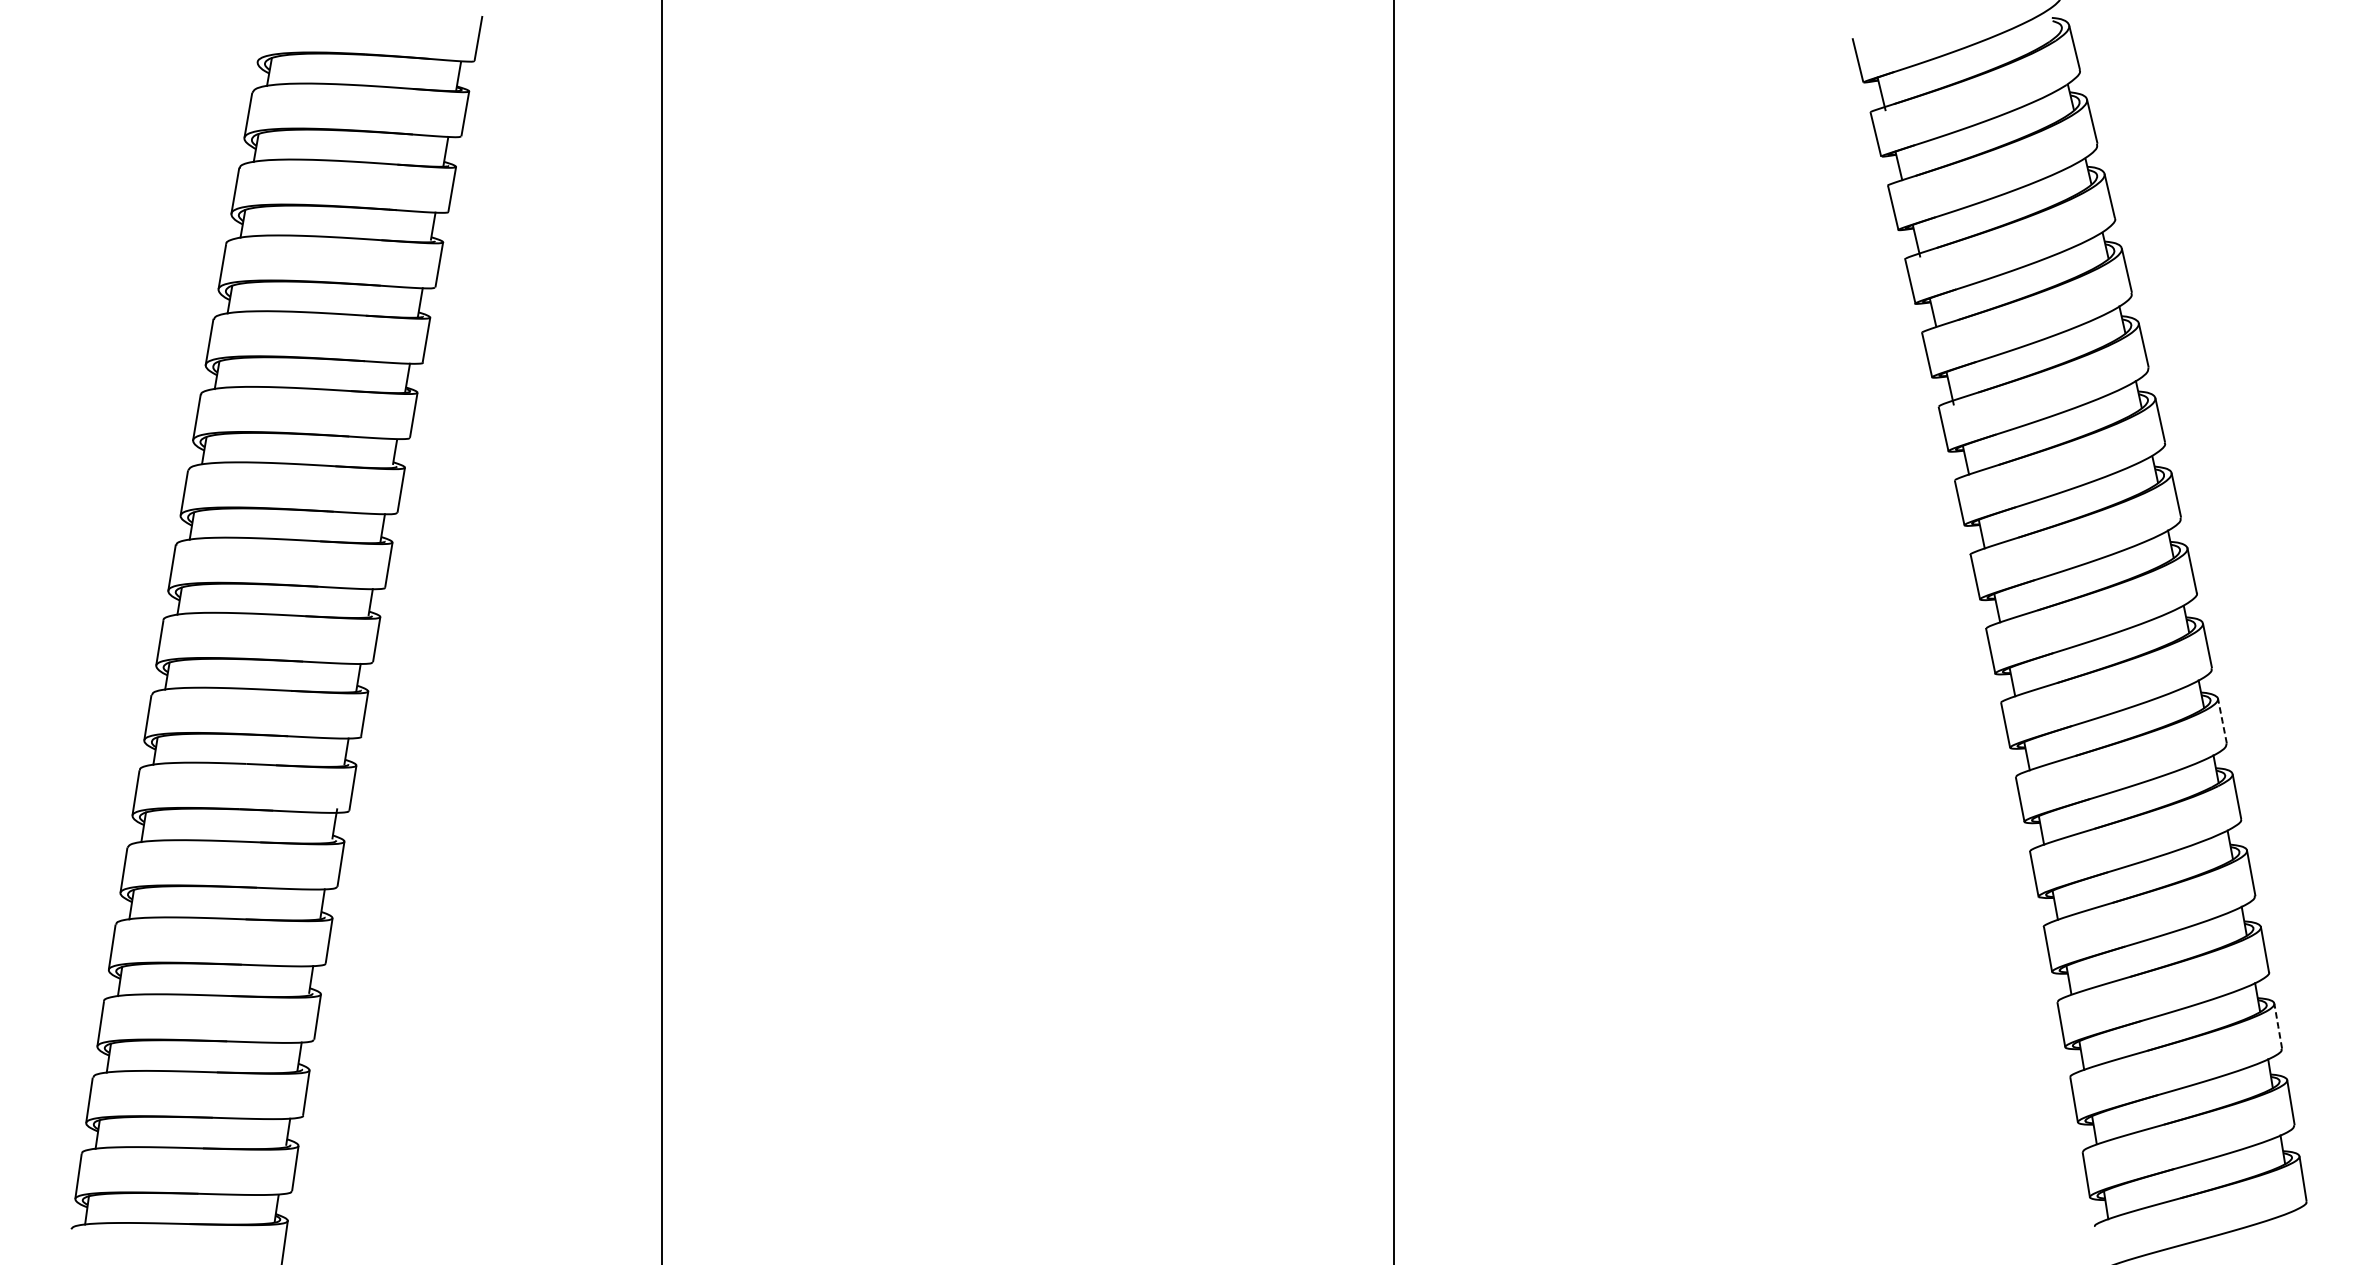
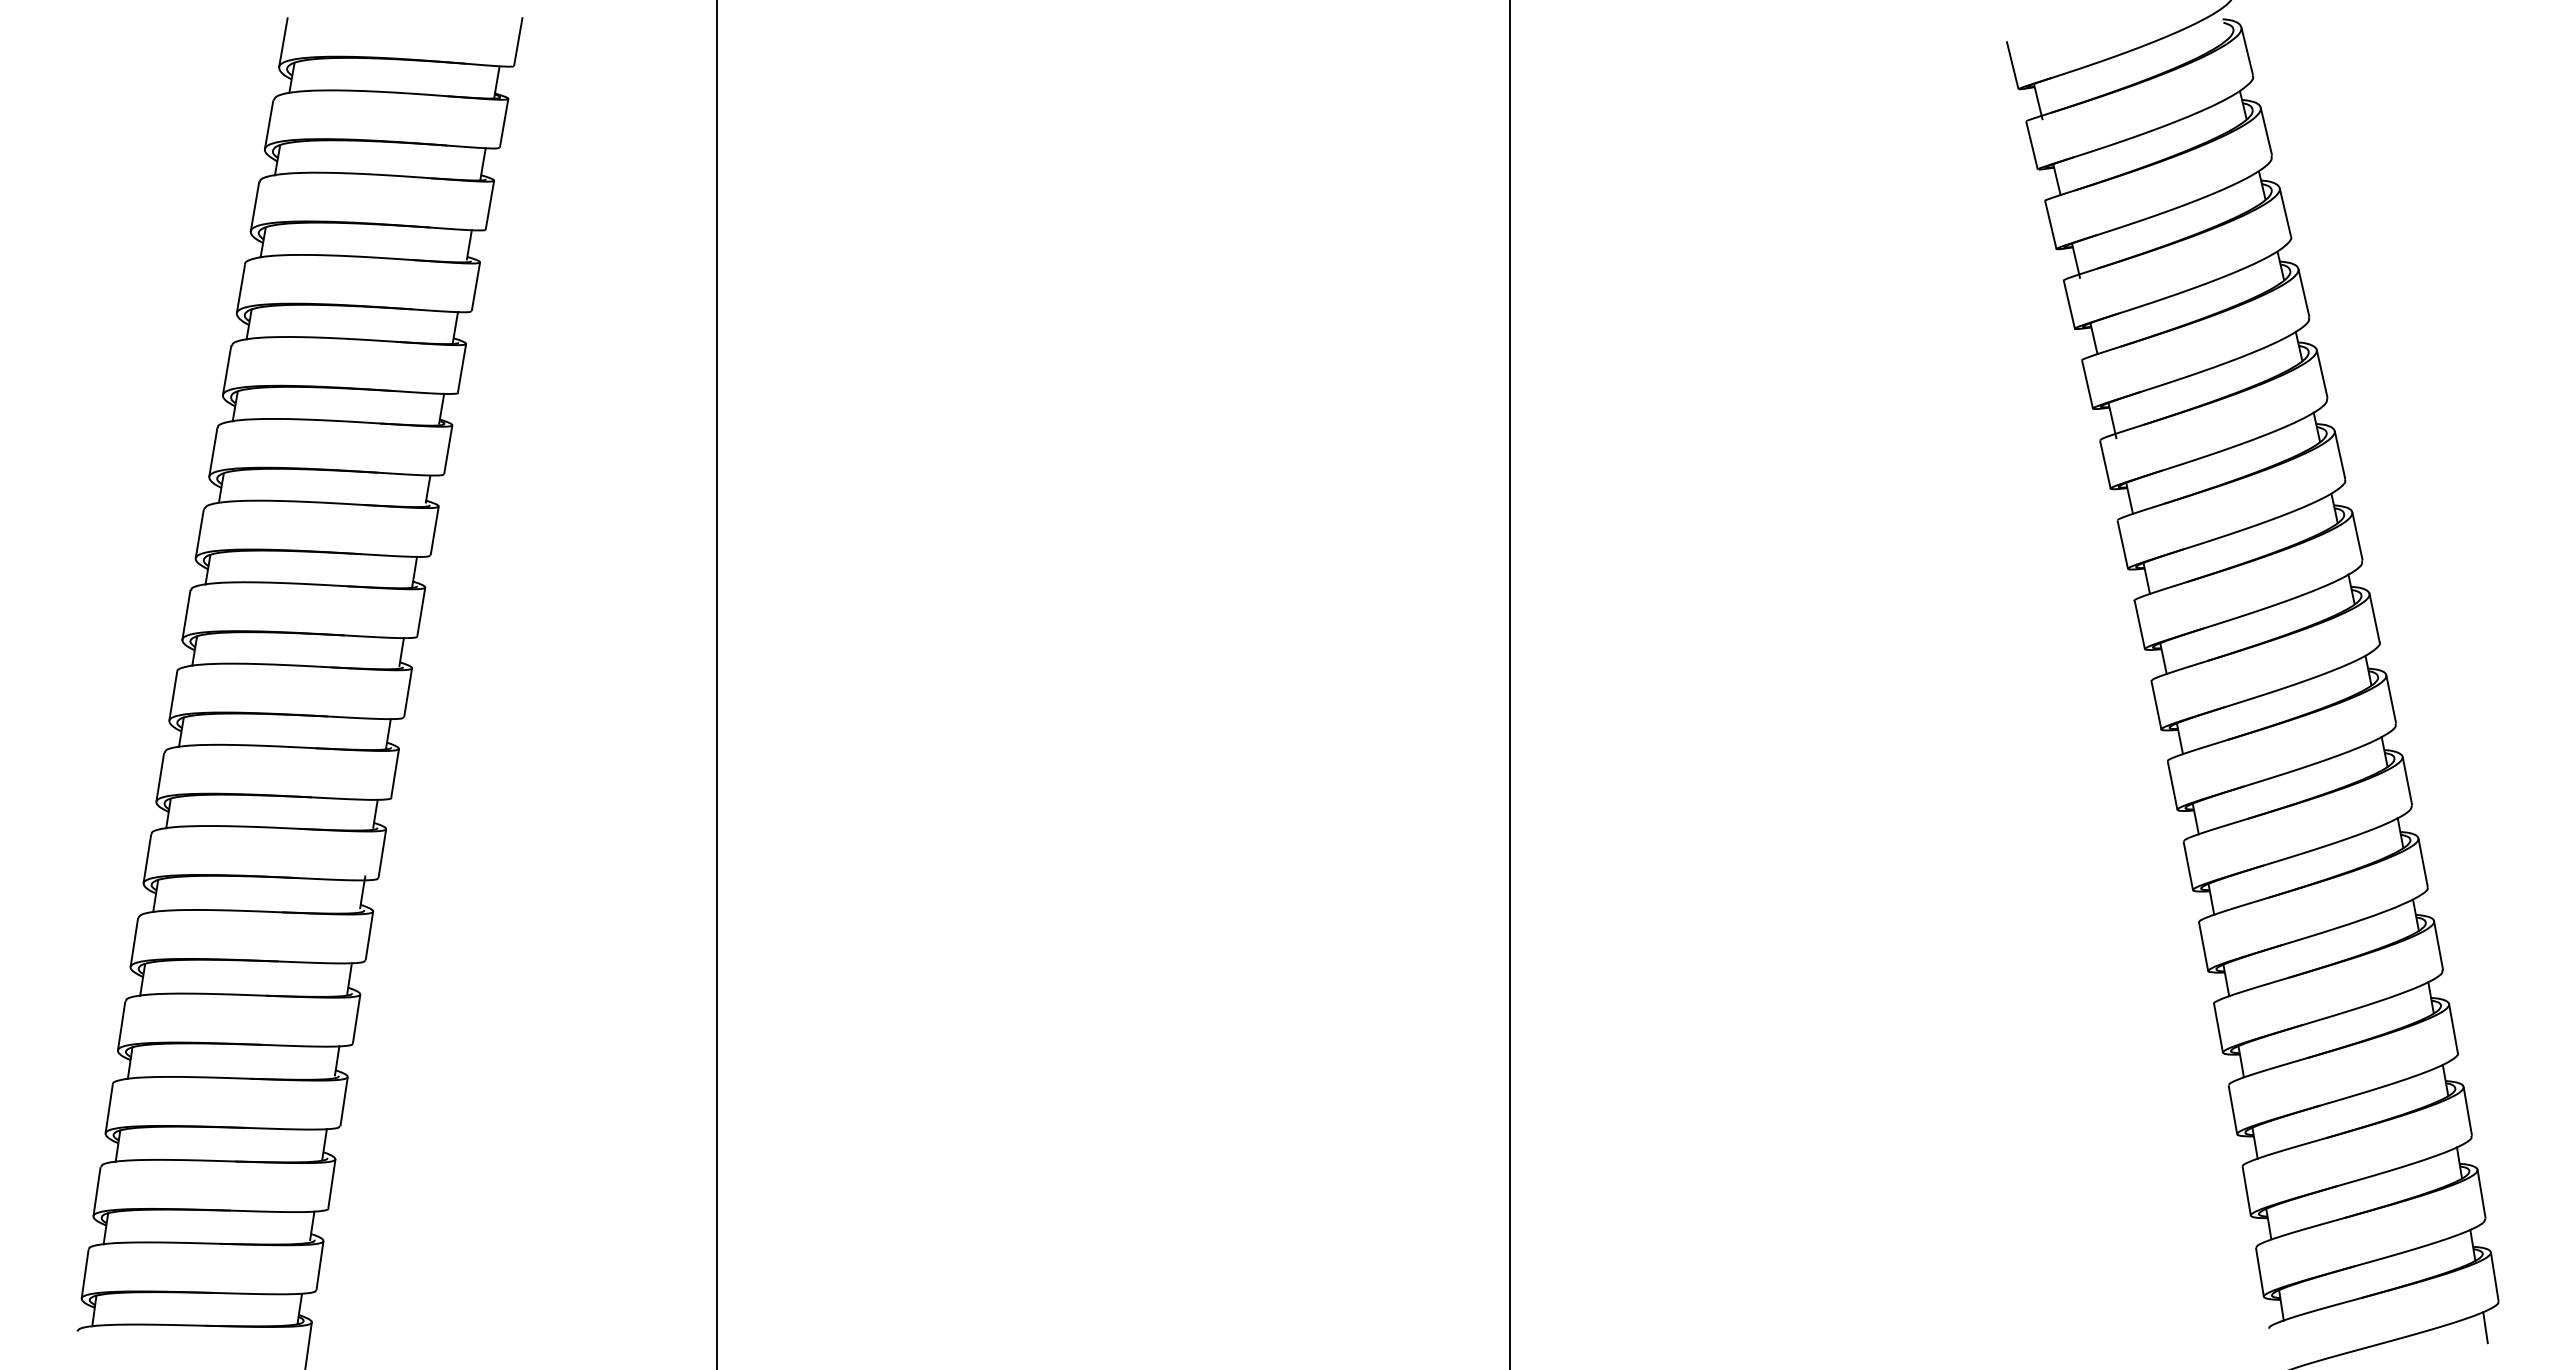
line: (261, 39) -> (283, 42), added
line: (2222, 720) -> (2407, 780), dashed -> solid
line: (2277, 1026) -> (2467, 1111), dashed -> solid
line: (2294, 1225) -> (2485, 1327), added

